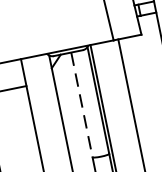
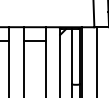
line: (81, 104) -> (71, 56), dashed -> solid

